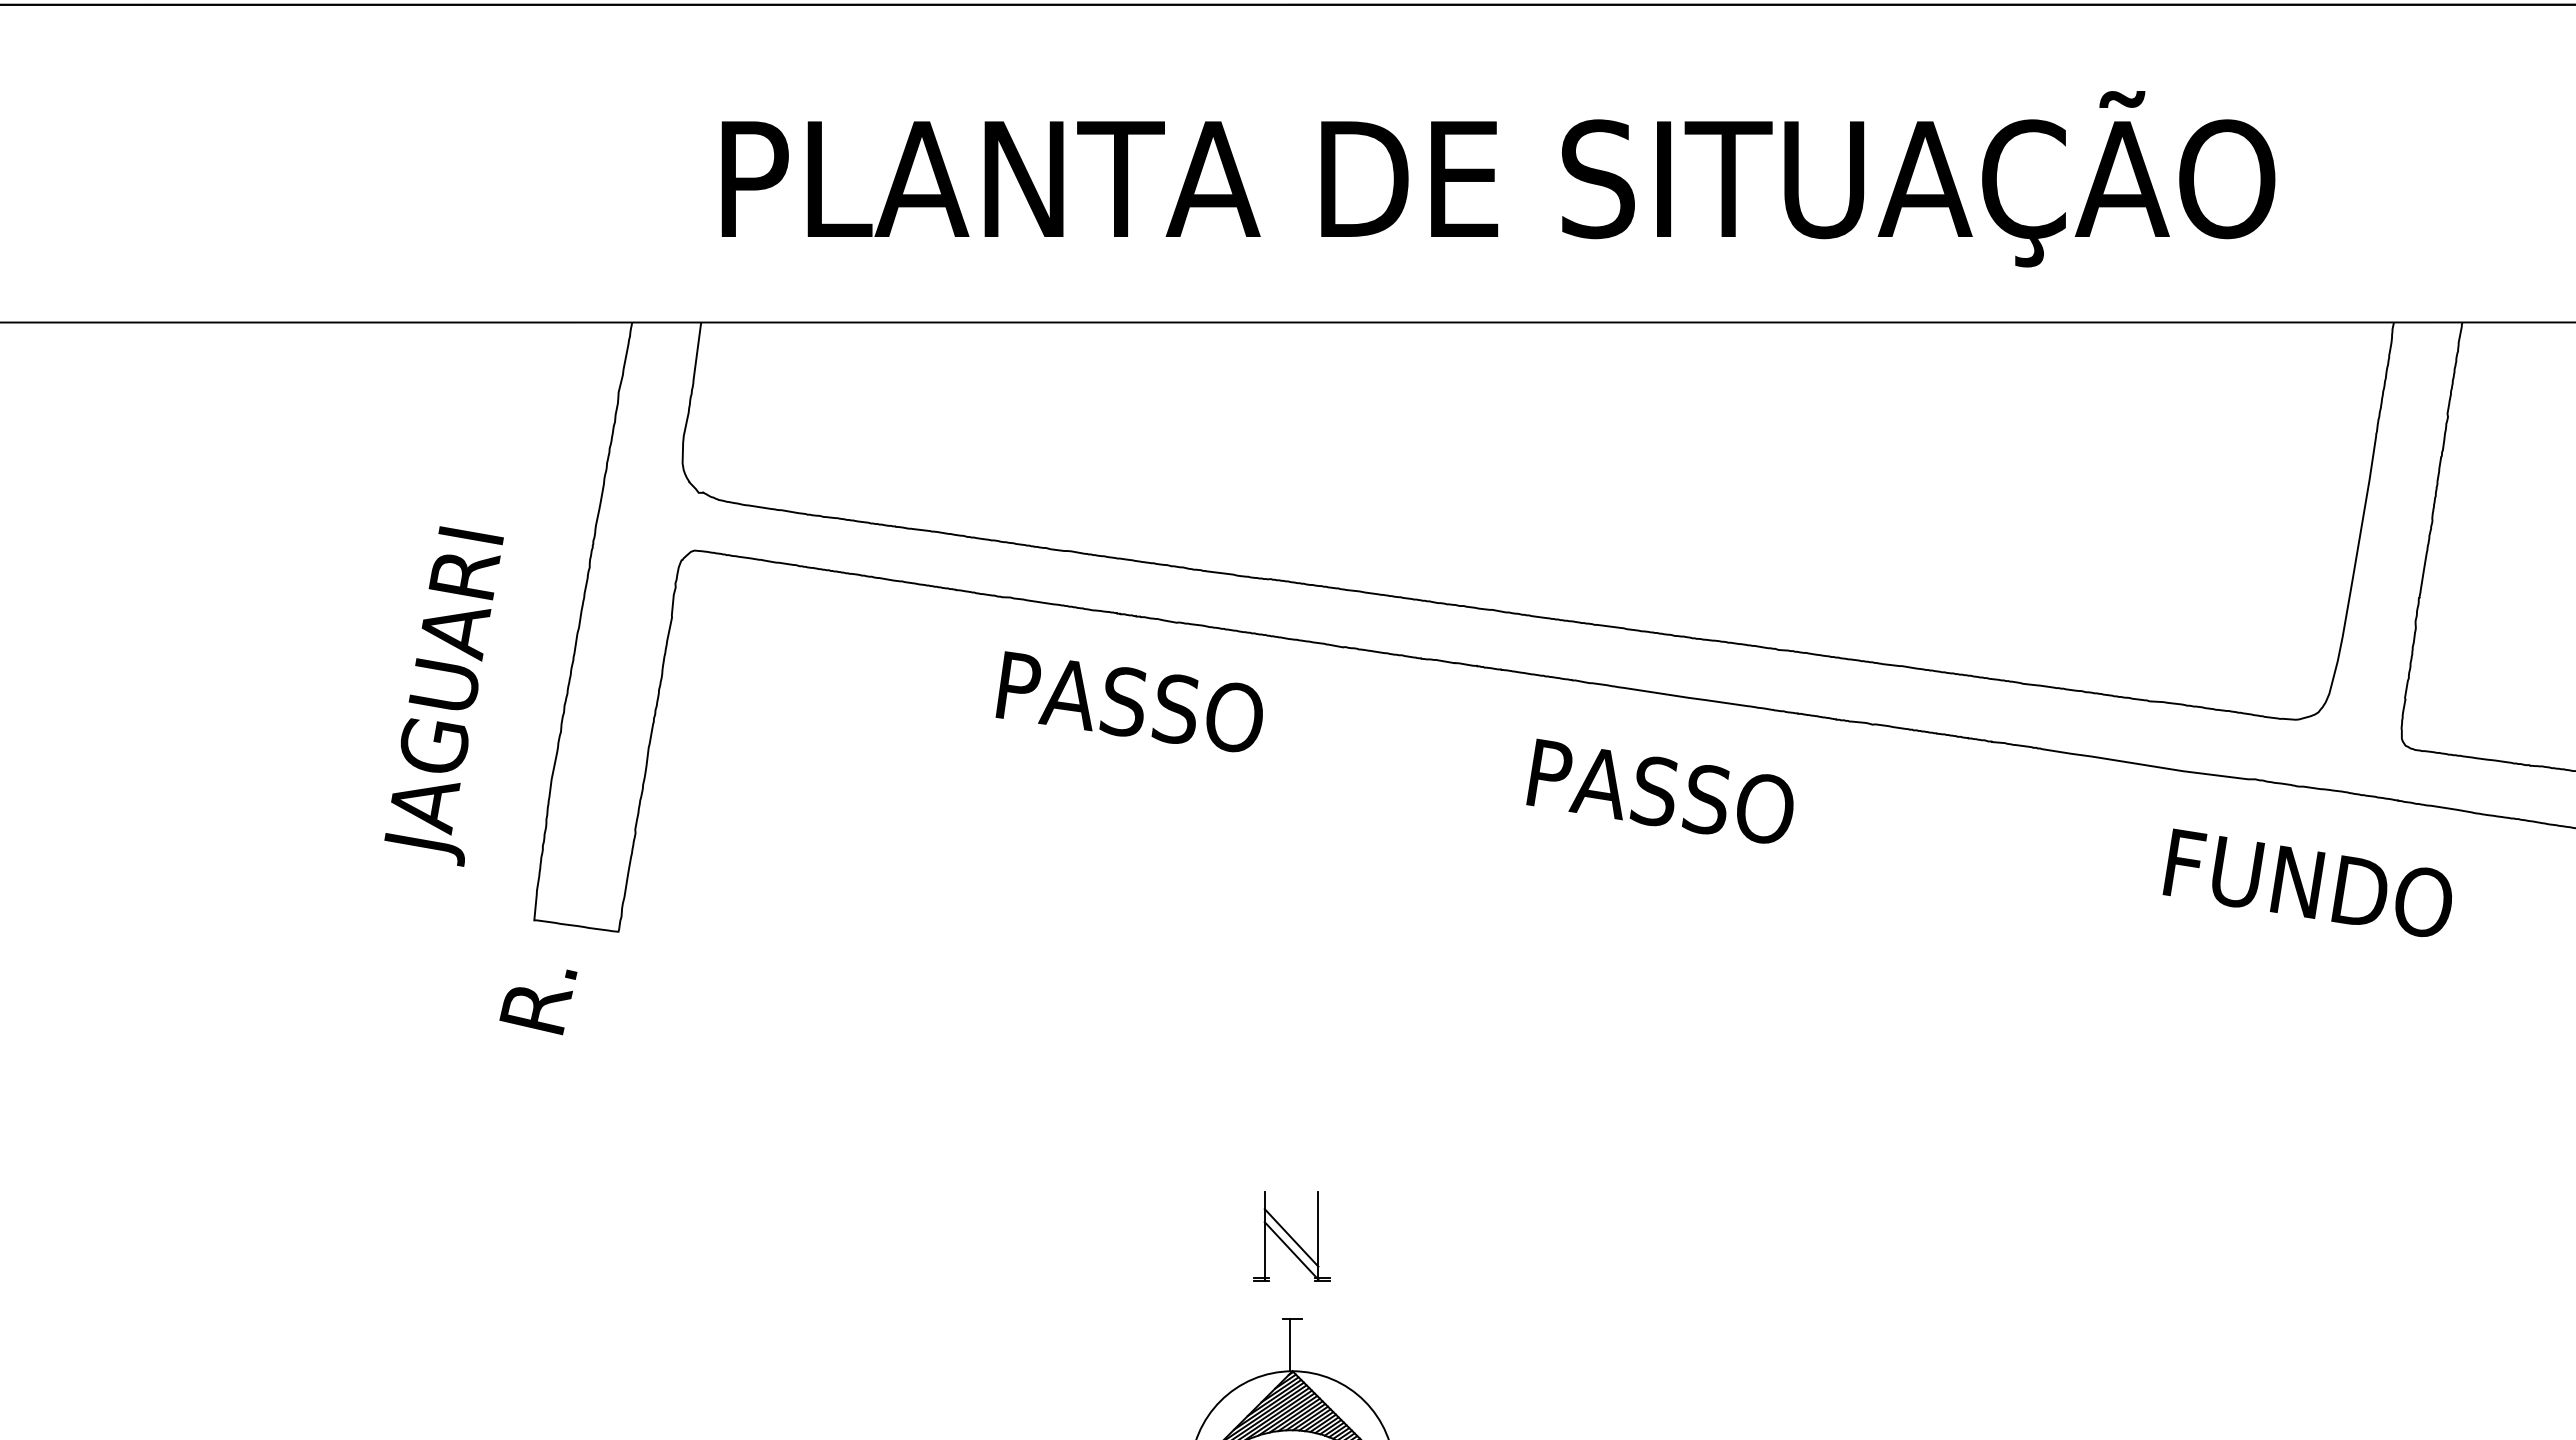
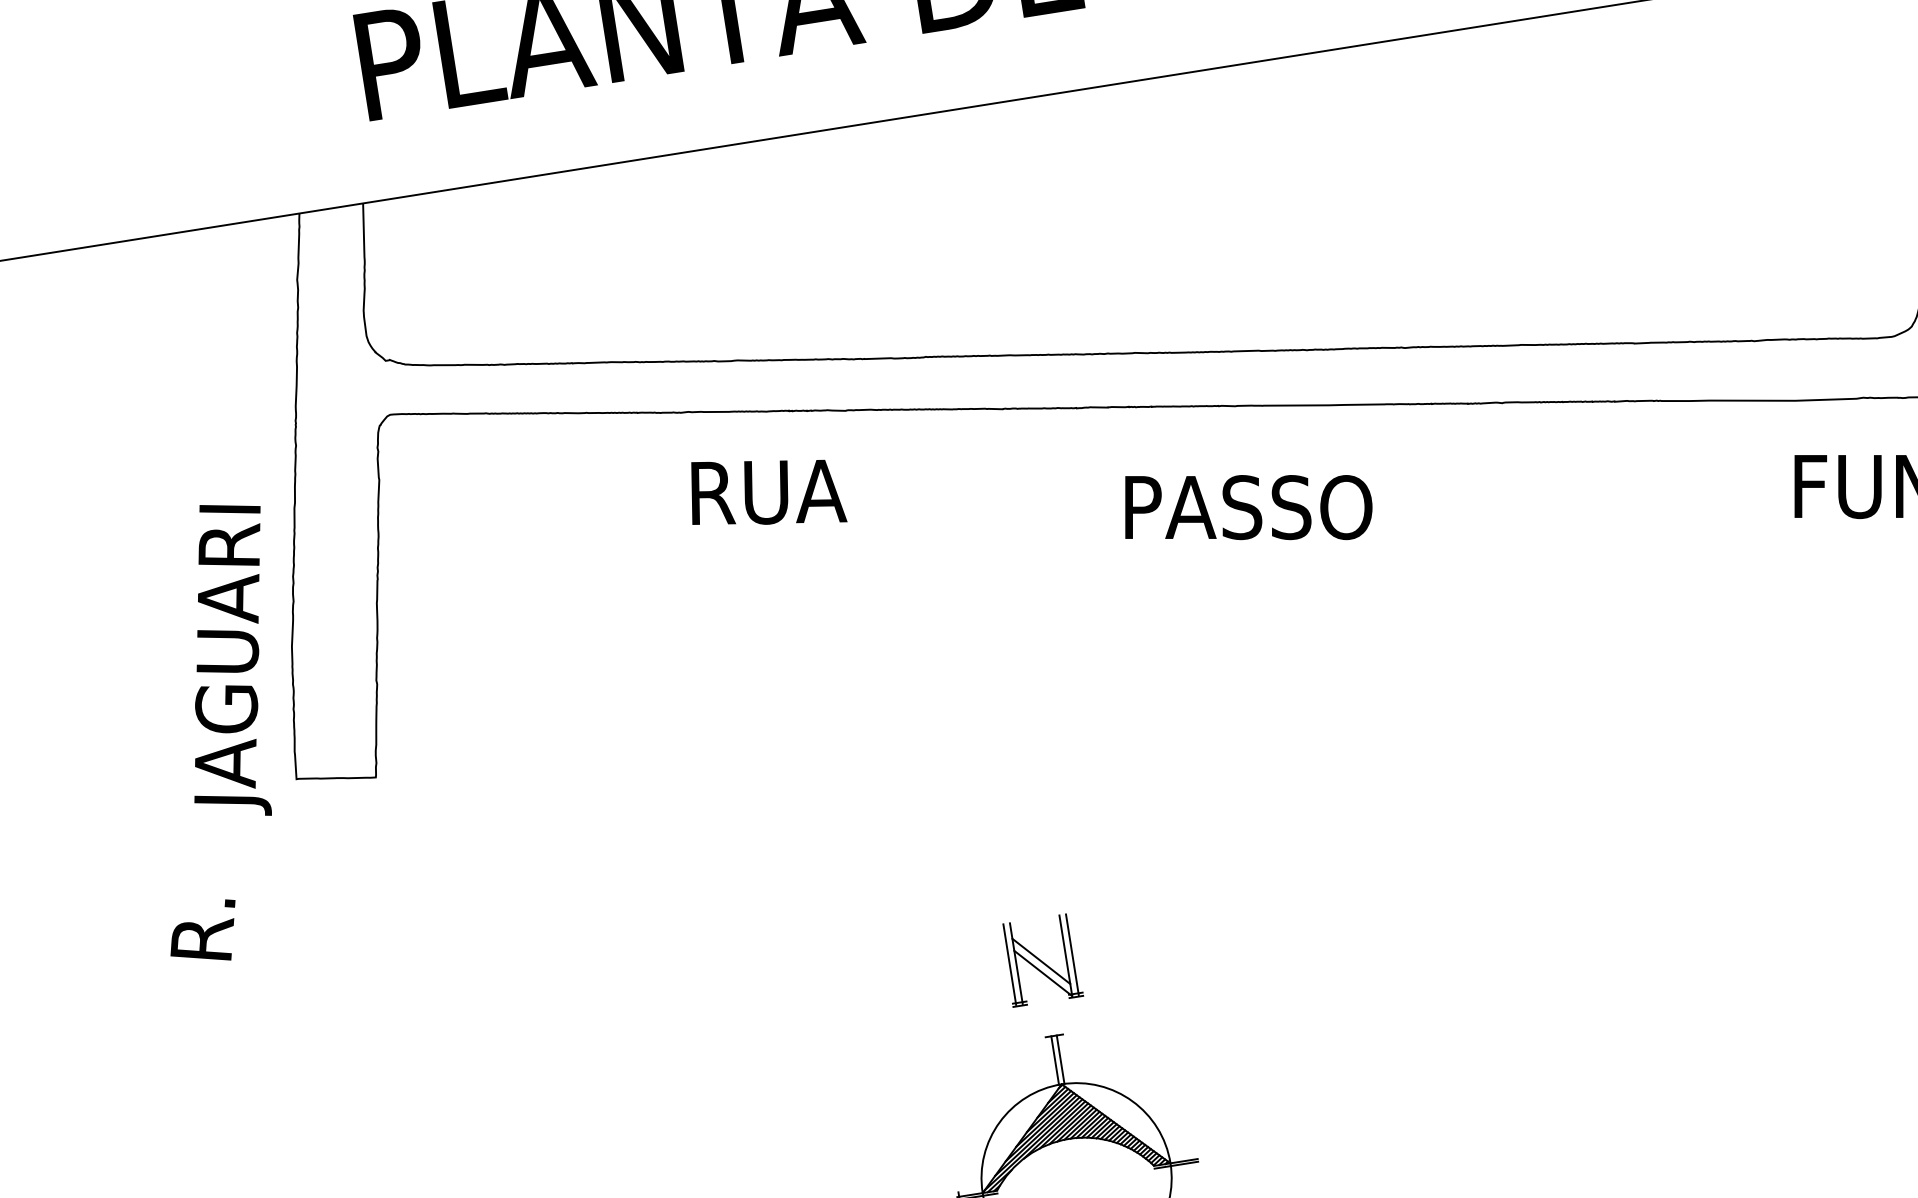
text: (443, 696) -> (227, 661), moved
text: (1134, 704) -> (818, 492), PASSO -> RUA
text: (1659, 790) -> (1246, 506), moved
text: (538, 1002) -> (203, 933), moved
line: (1257, 1235) -> (1009, 964), added
line: (1325, 1235) -> (1072, 954), added
line: (1295, 1344) -> (1060, 1059), added

